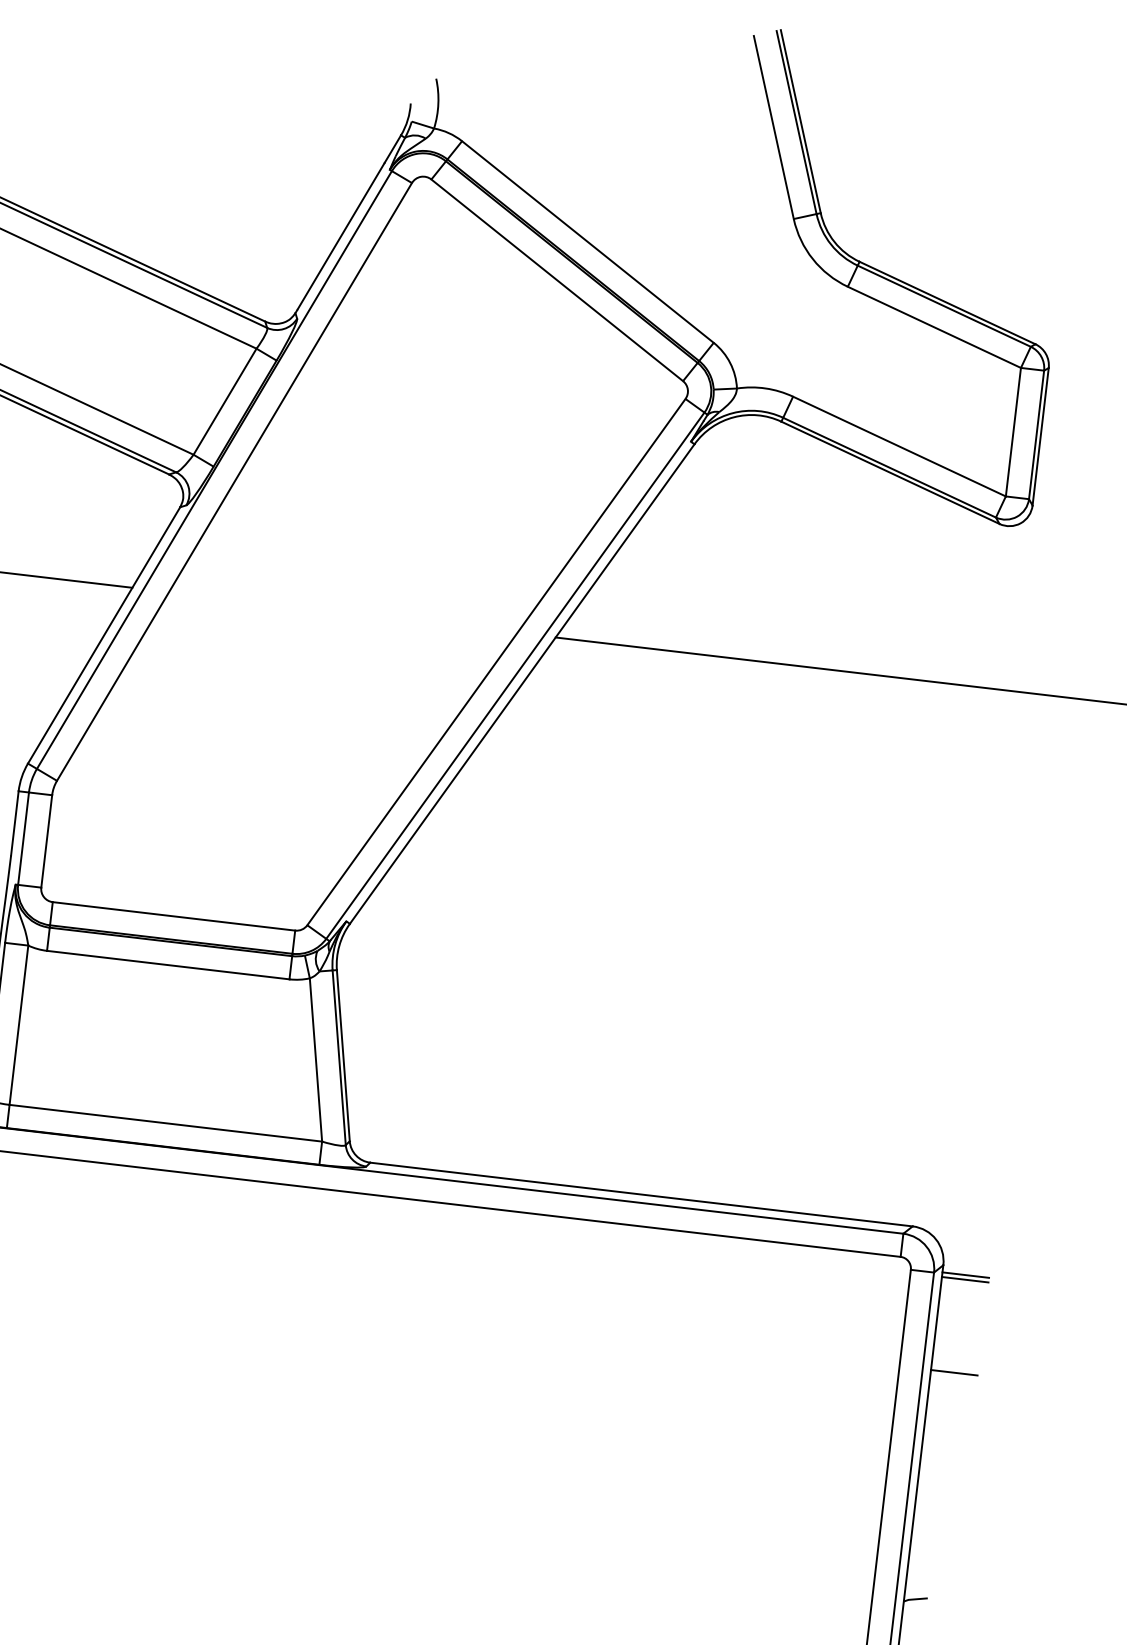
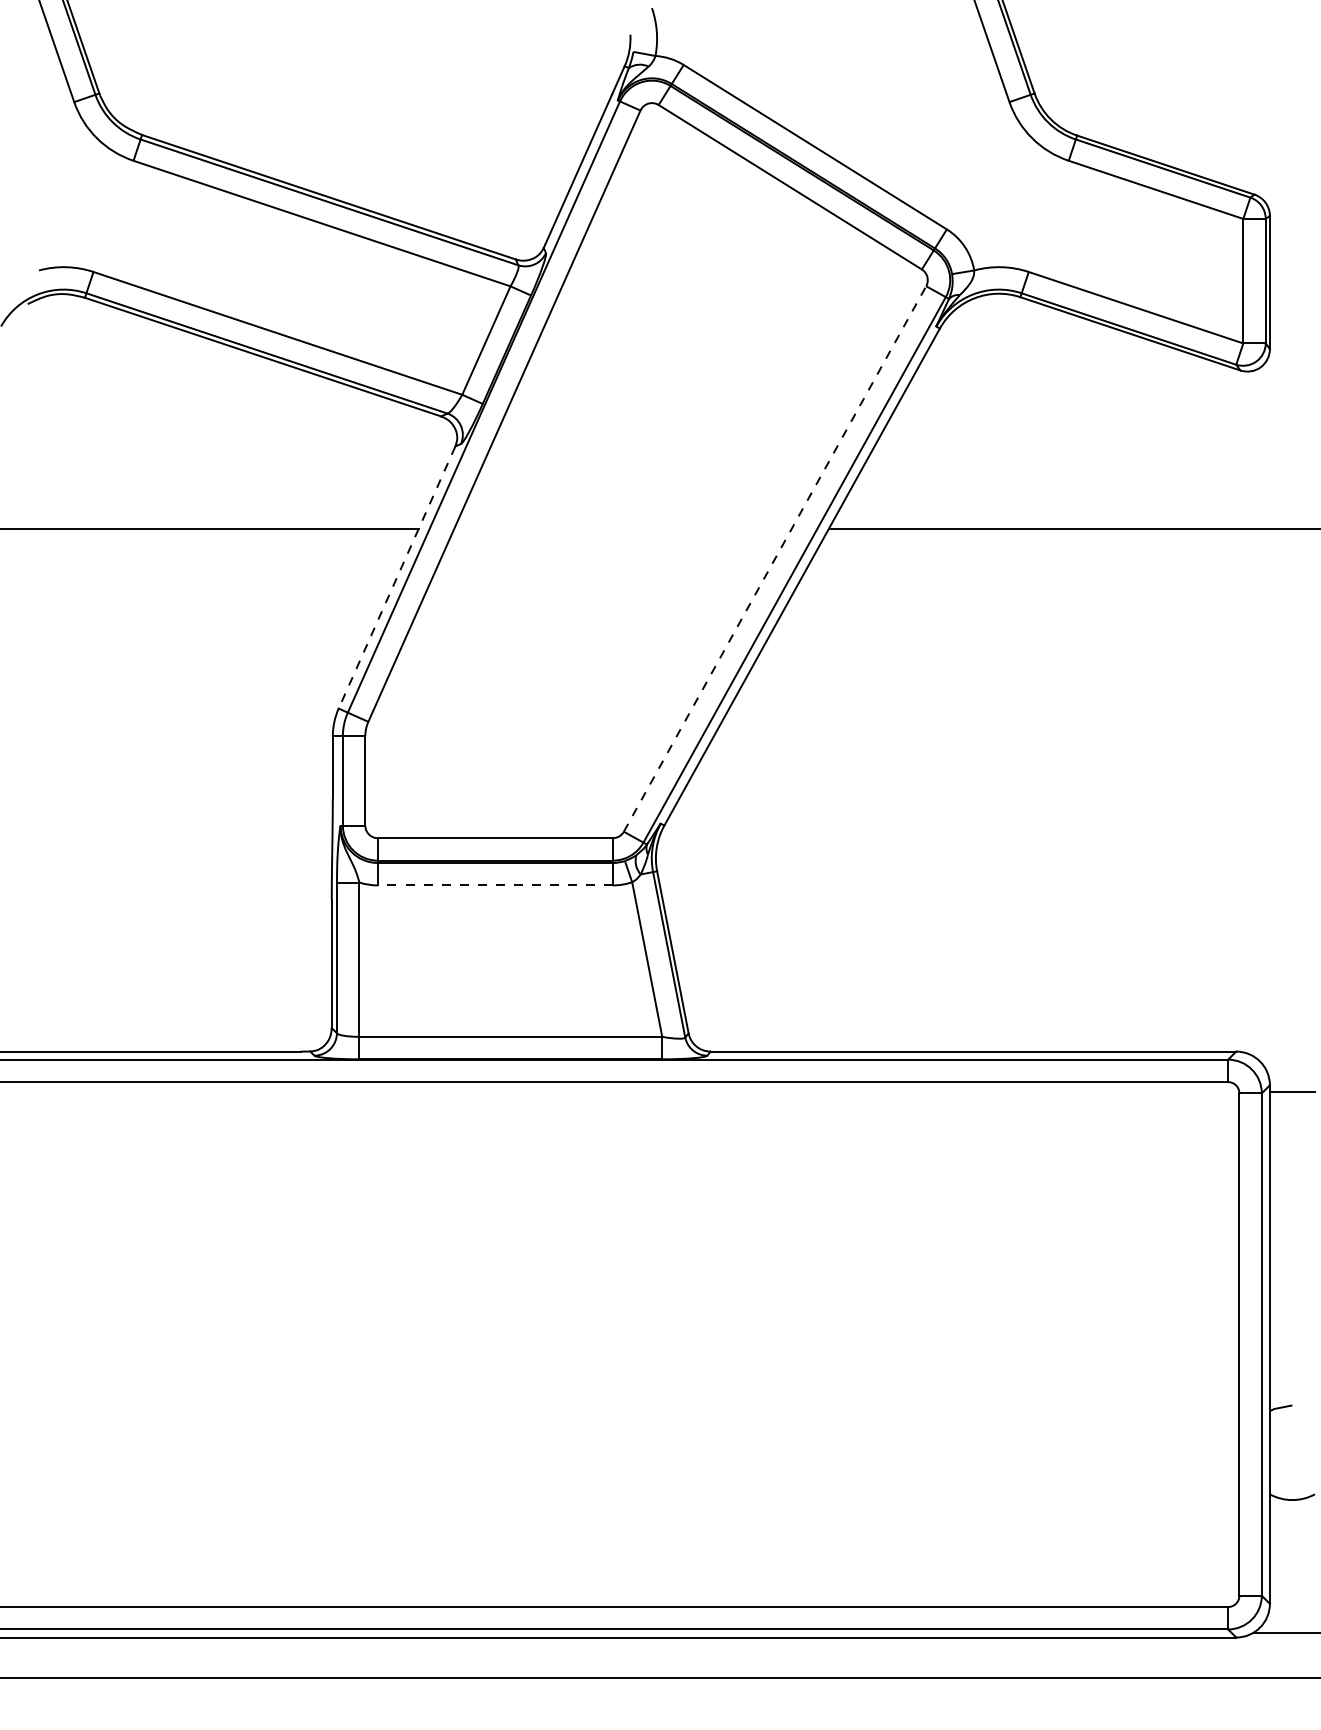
line: (103, 636) -> (396, 578), solid -> dashed
line: (496, 662) -> (775, 559), solid -> dashed
line: (167, 965) -> (494, 885), solid -> dashed
line: (964, 1279) -> (1291, 1096), removed
line: (953, 1372) -> (1291, 1186), removed

